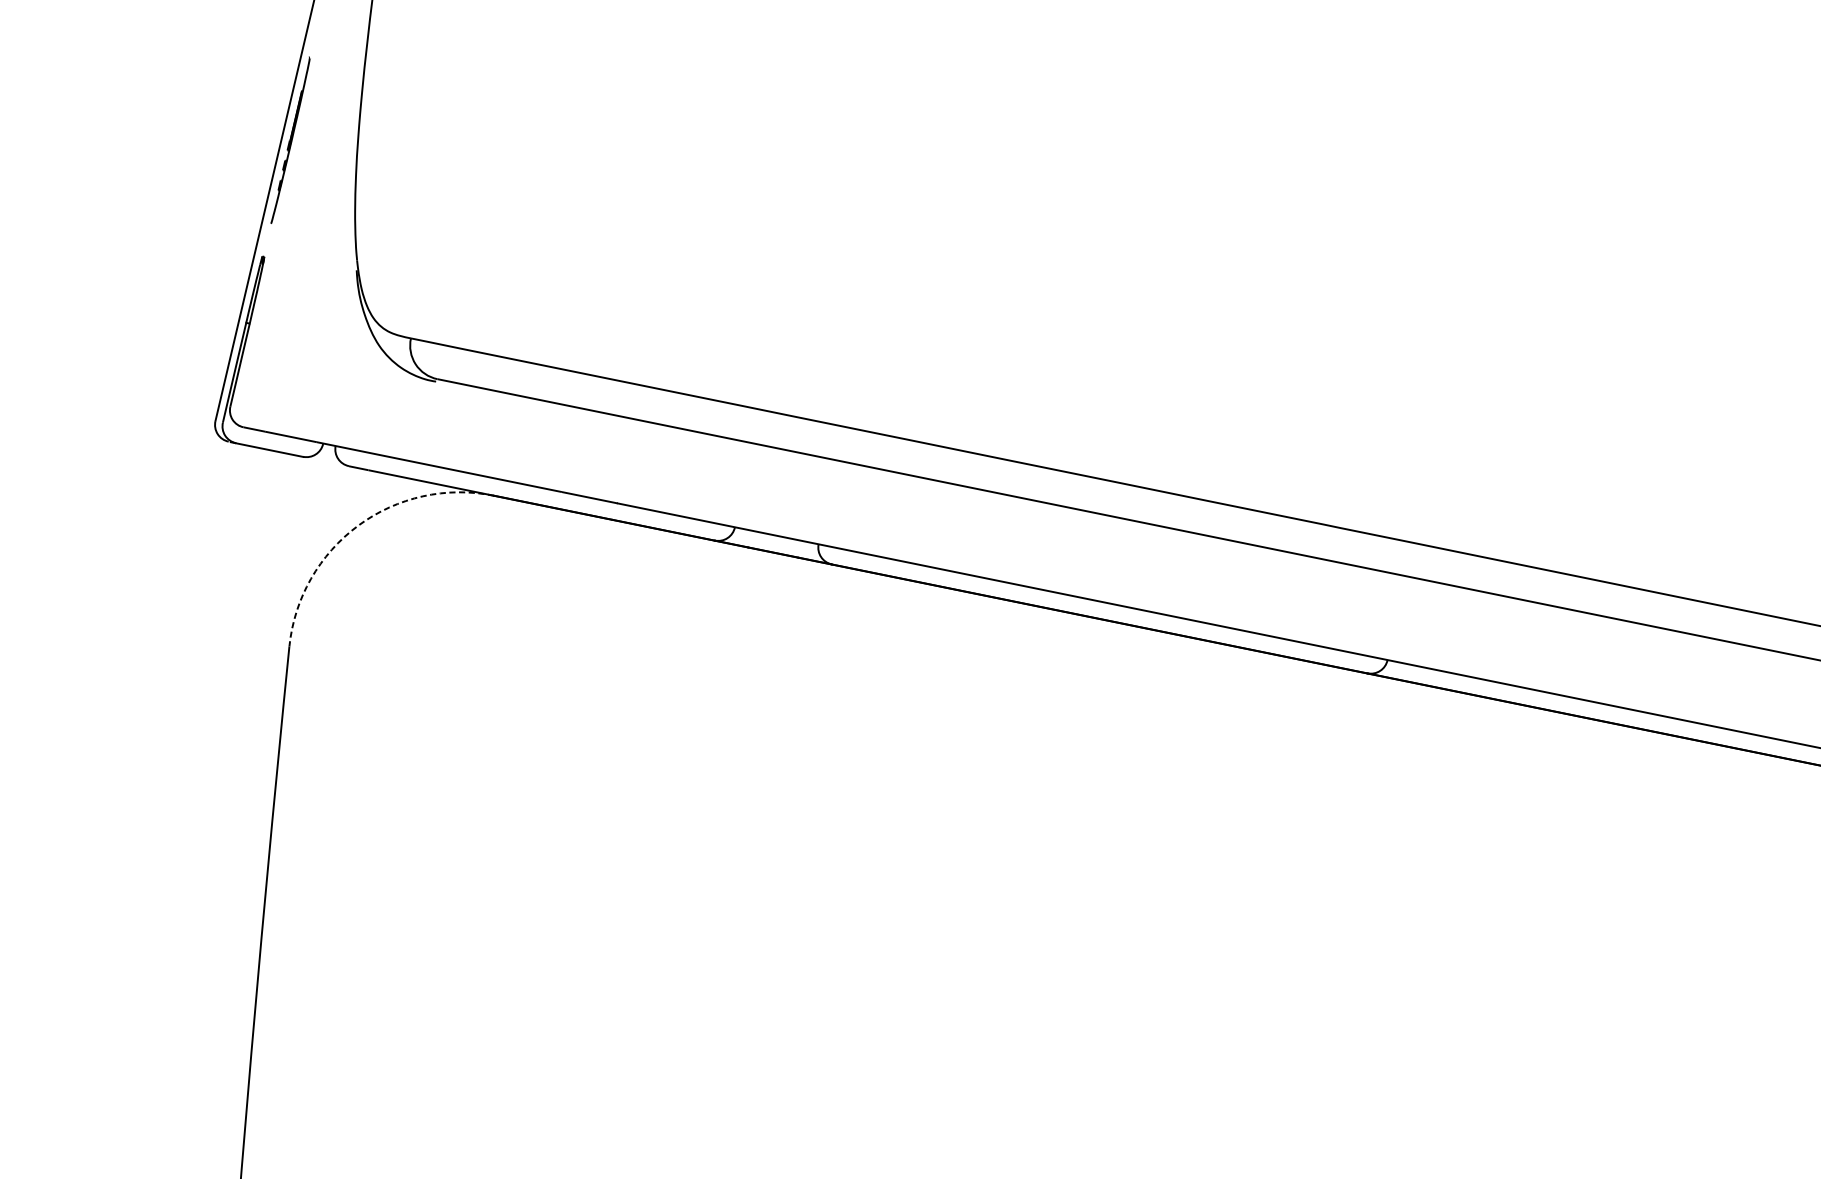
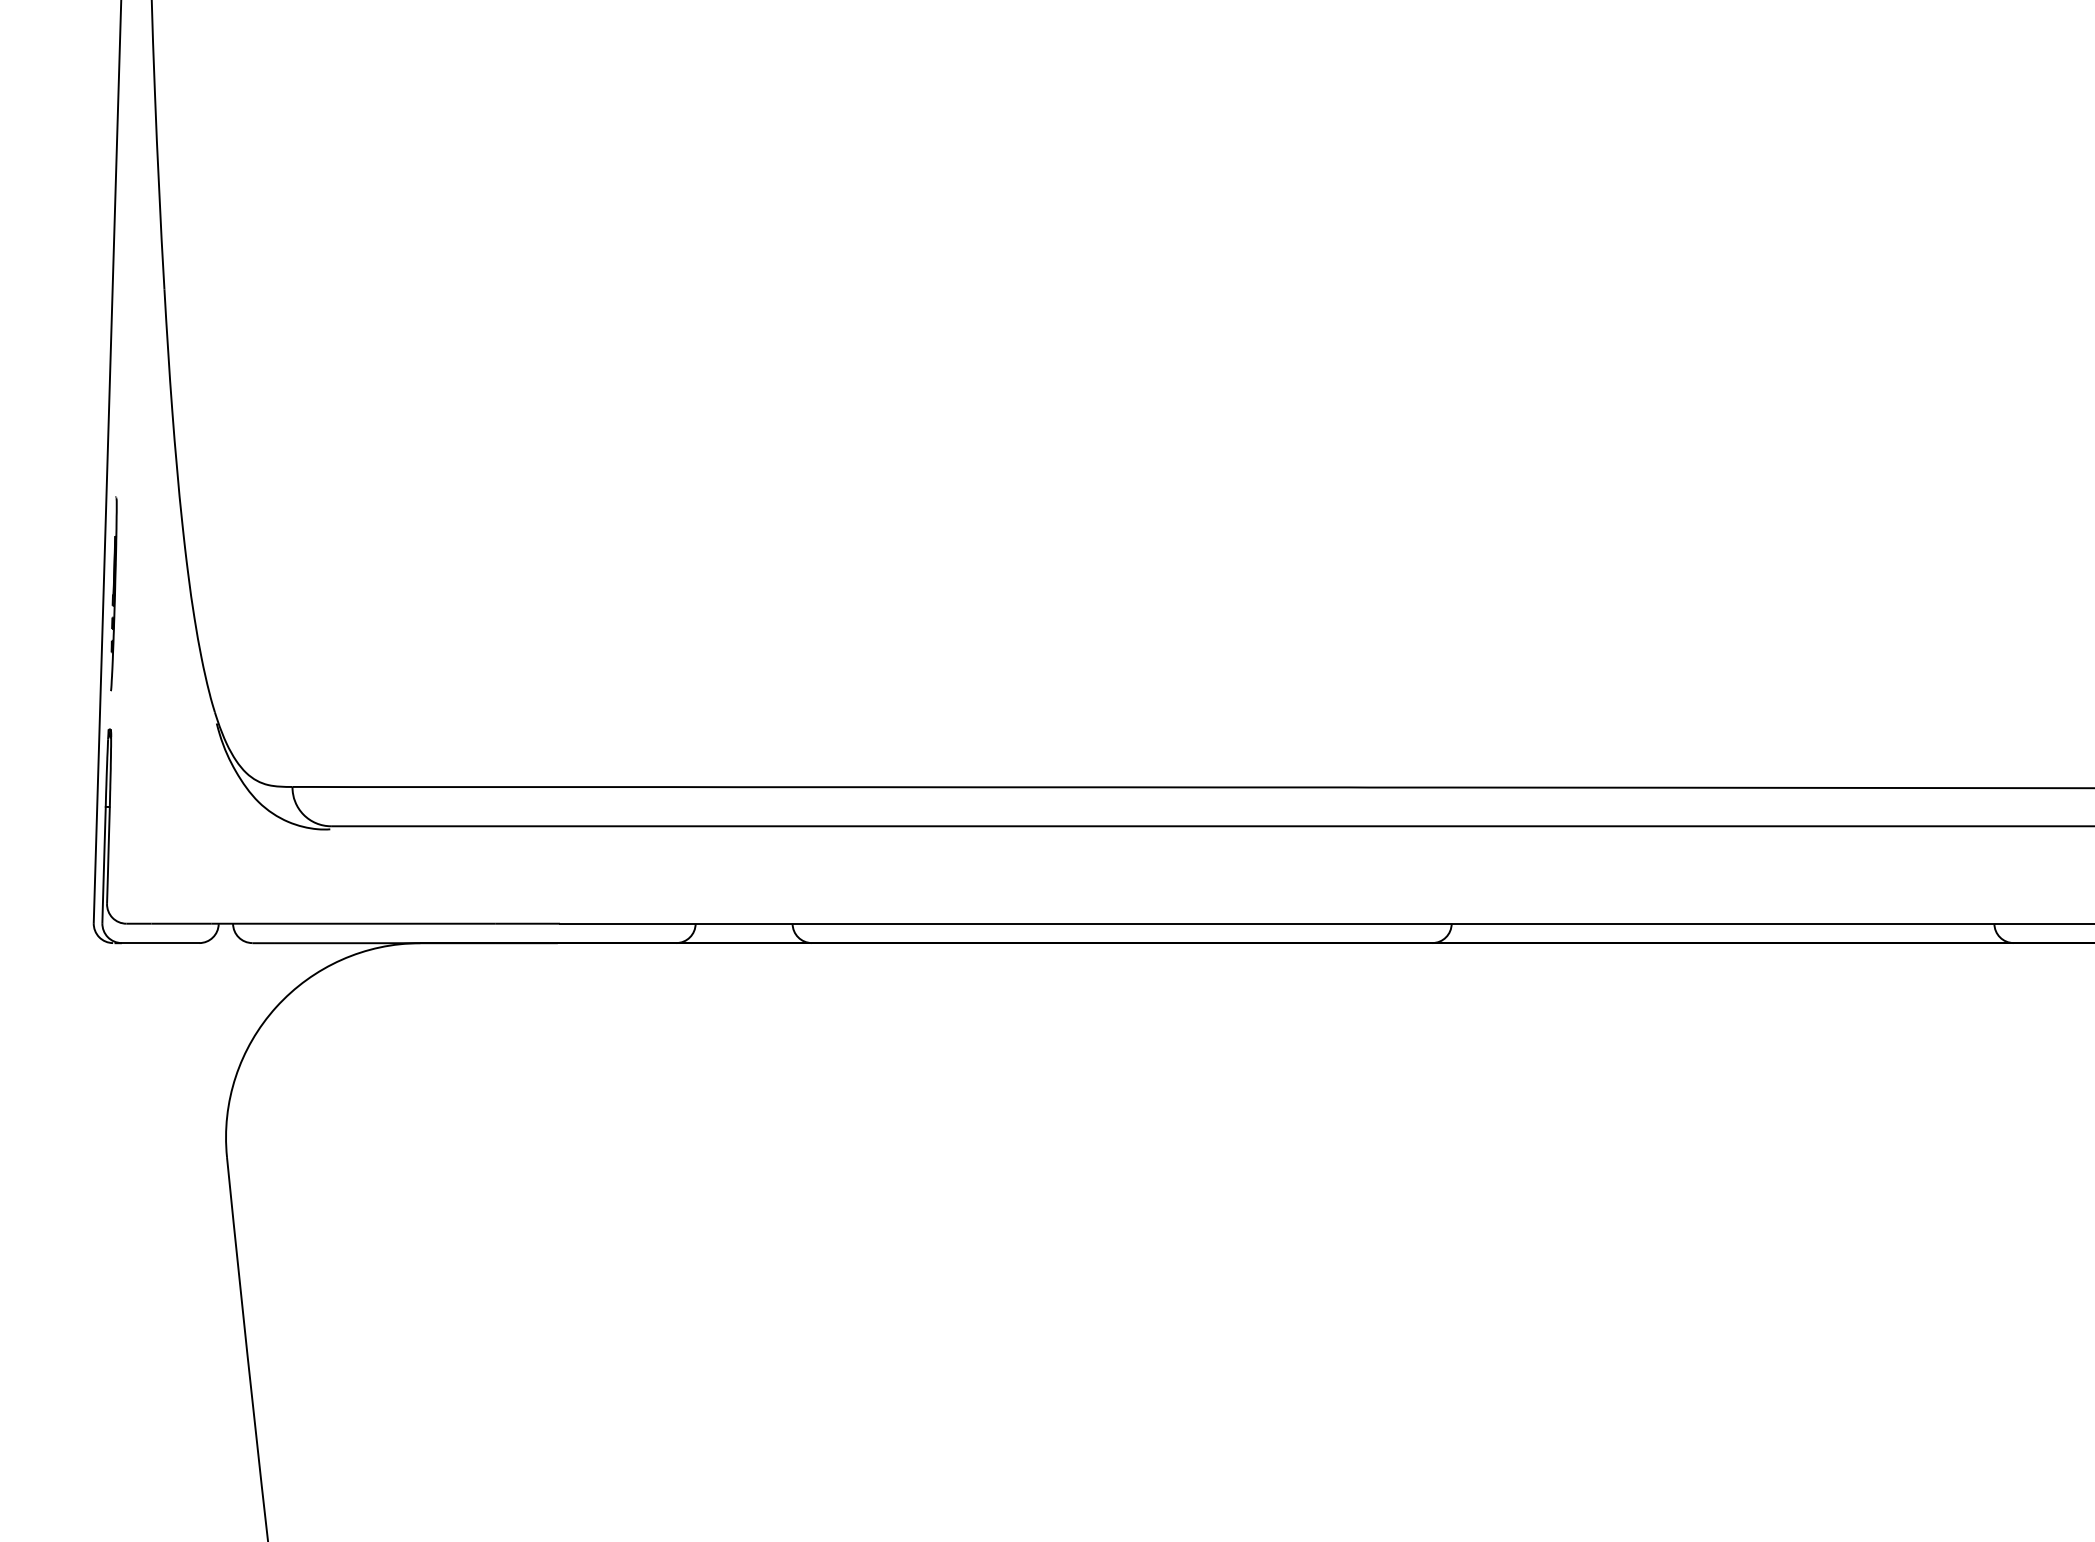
arc: (358, 525) -> (276, 1007), dashed -> solid

